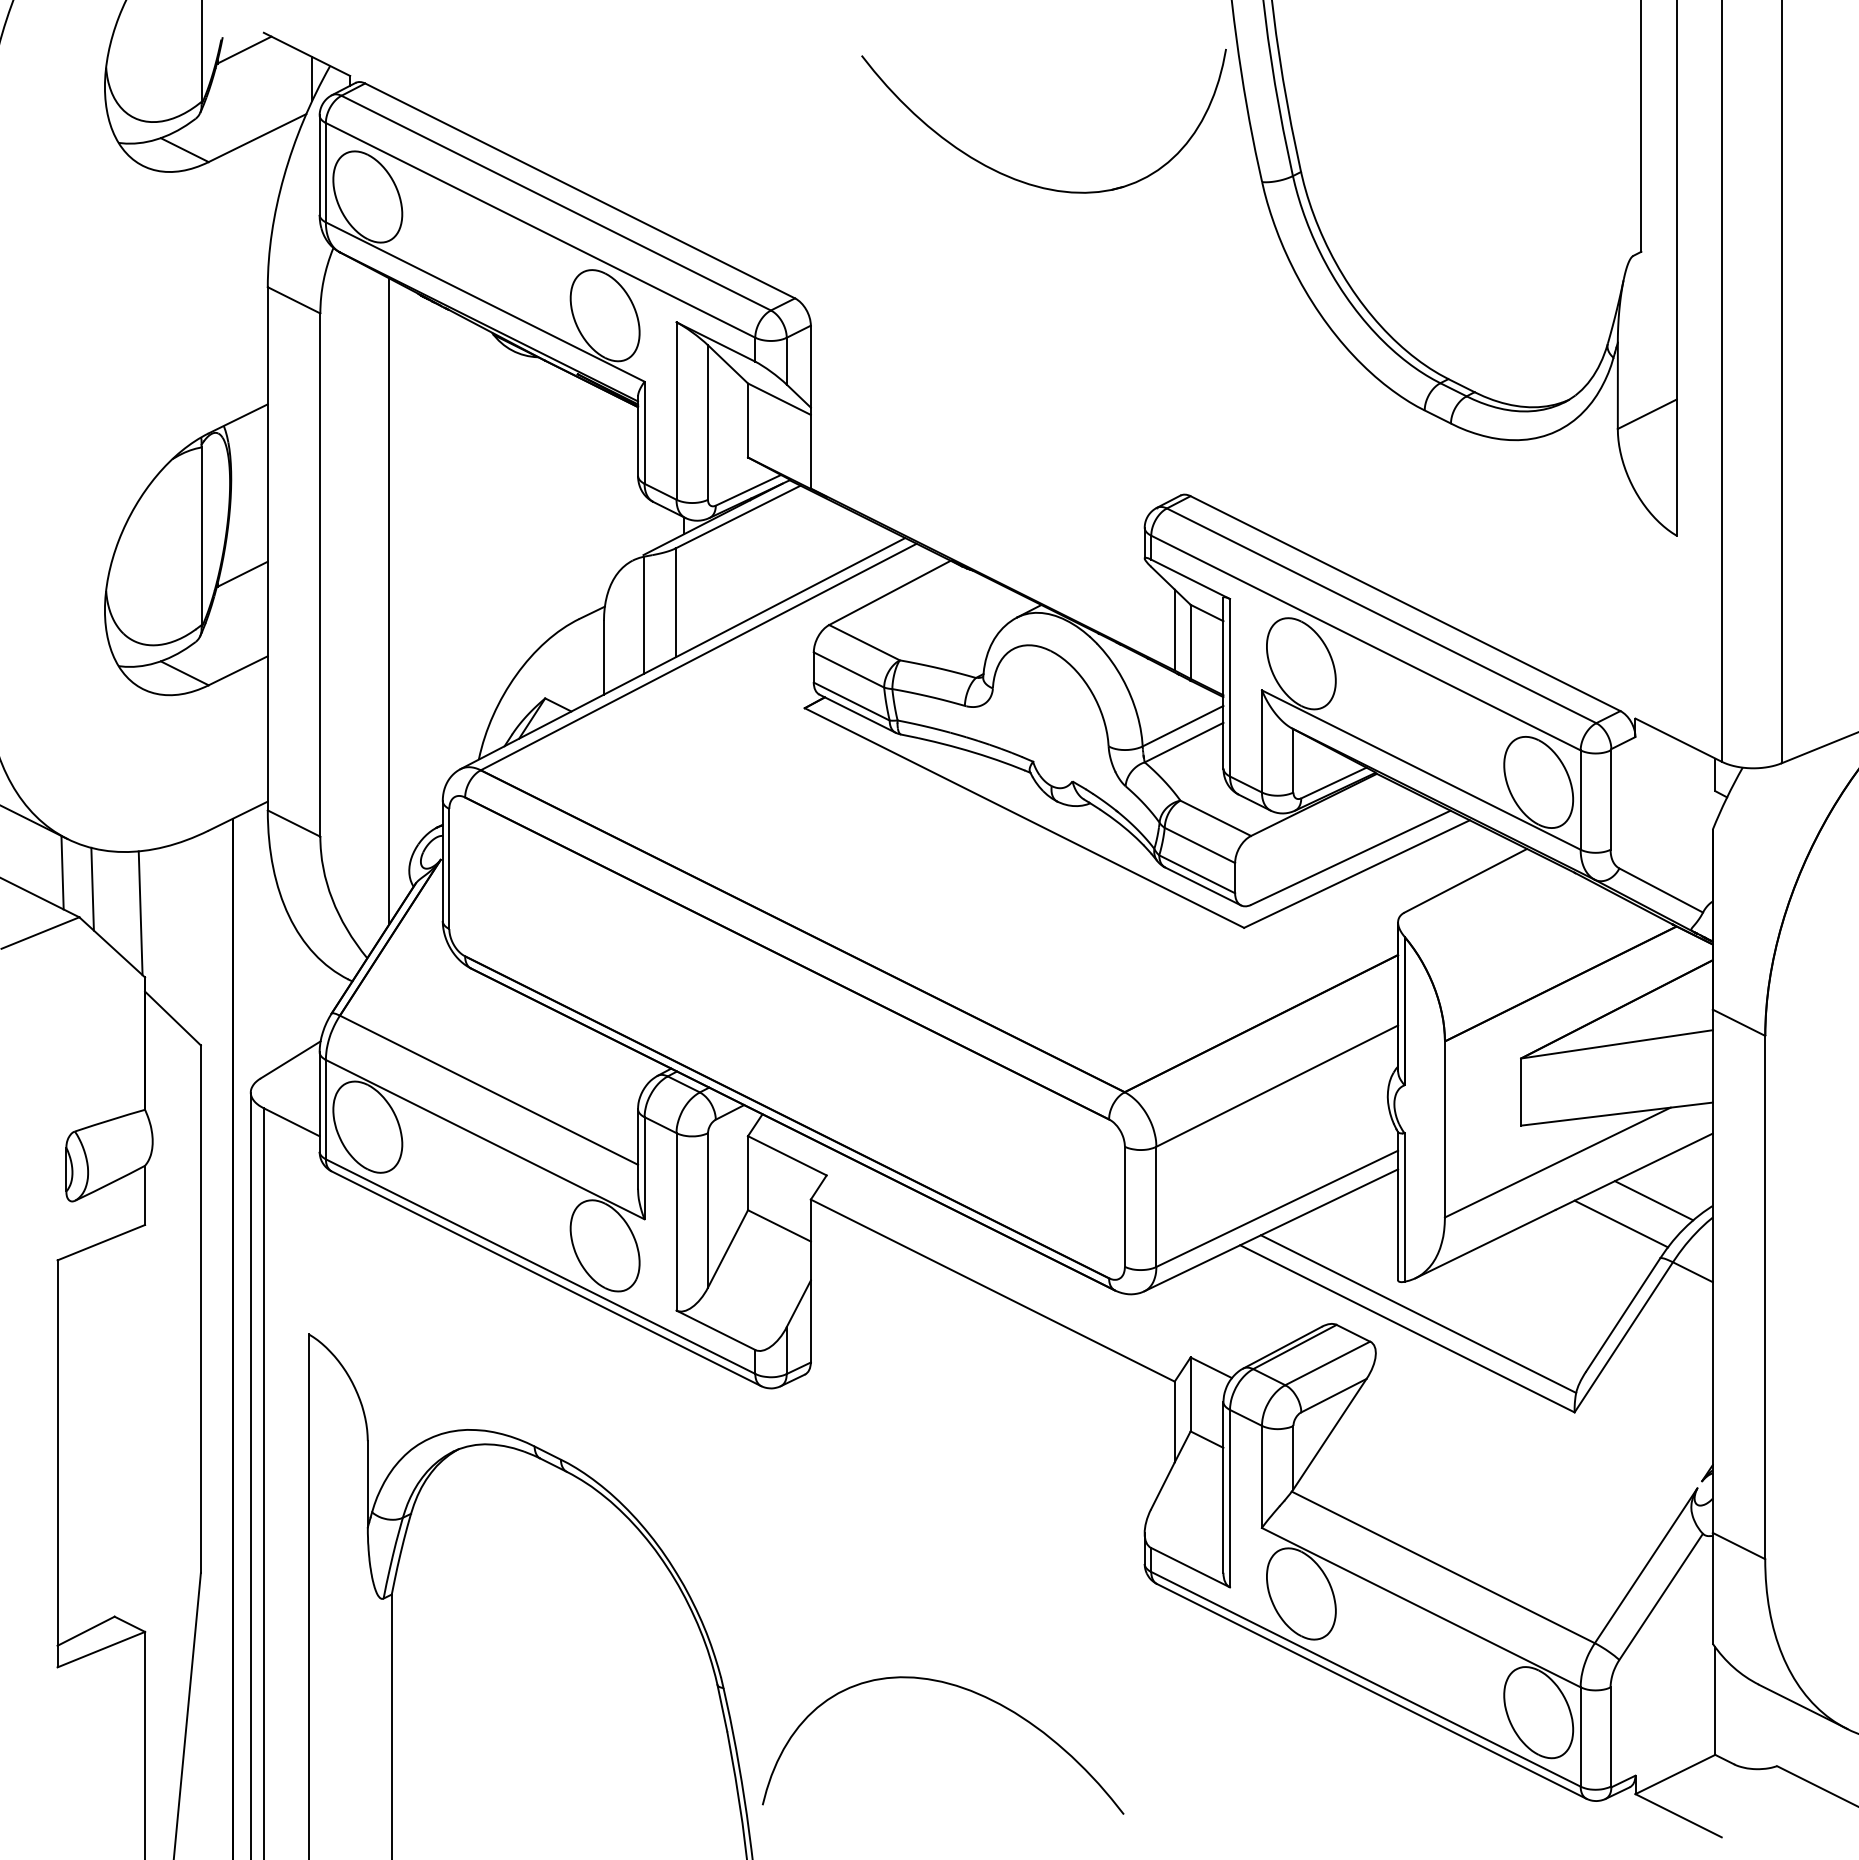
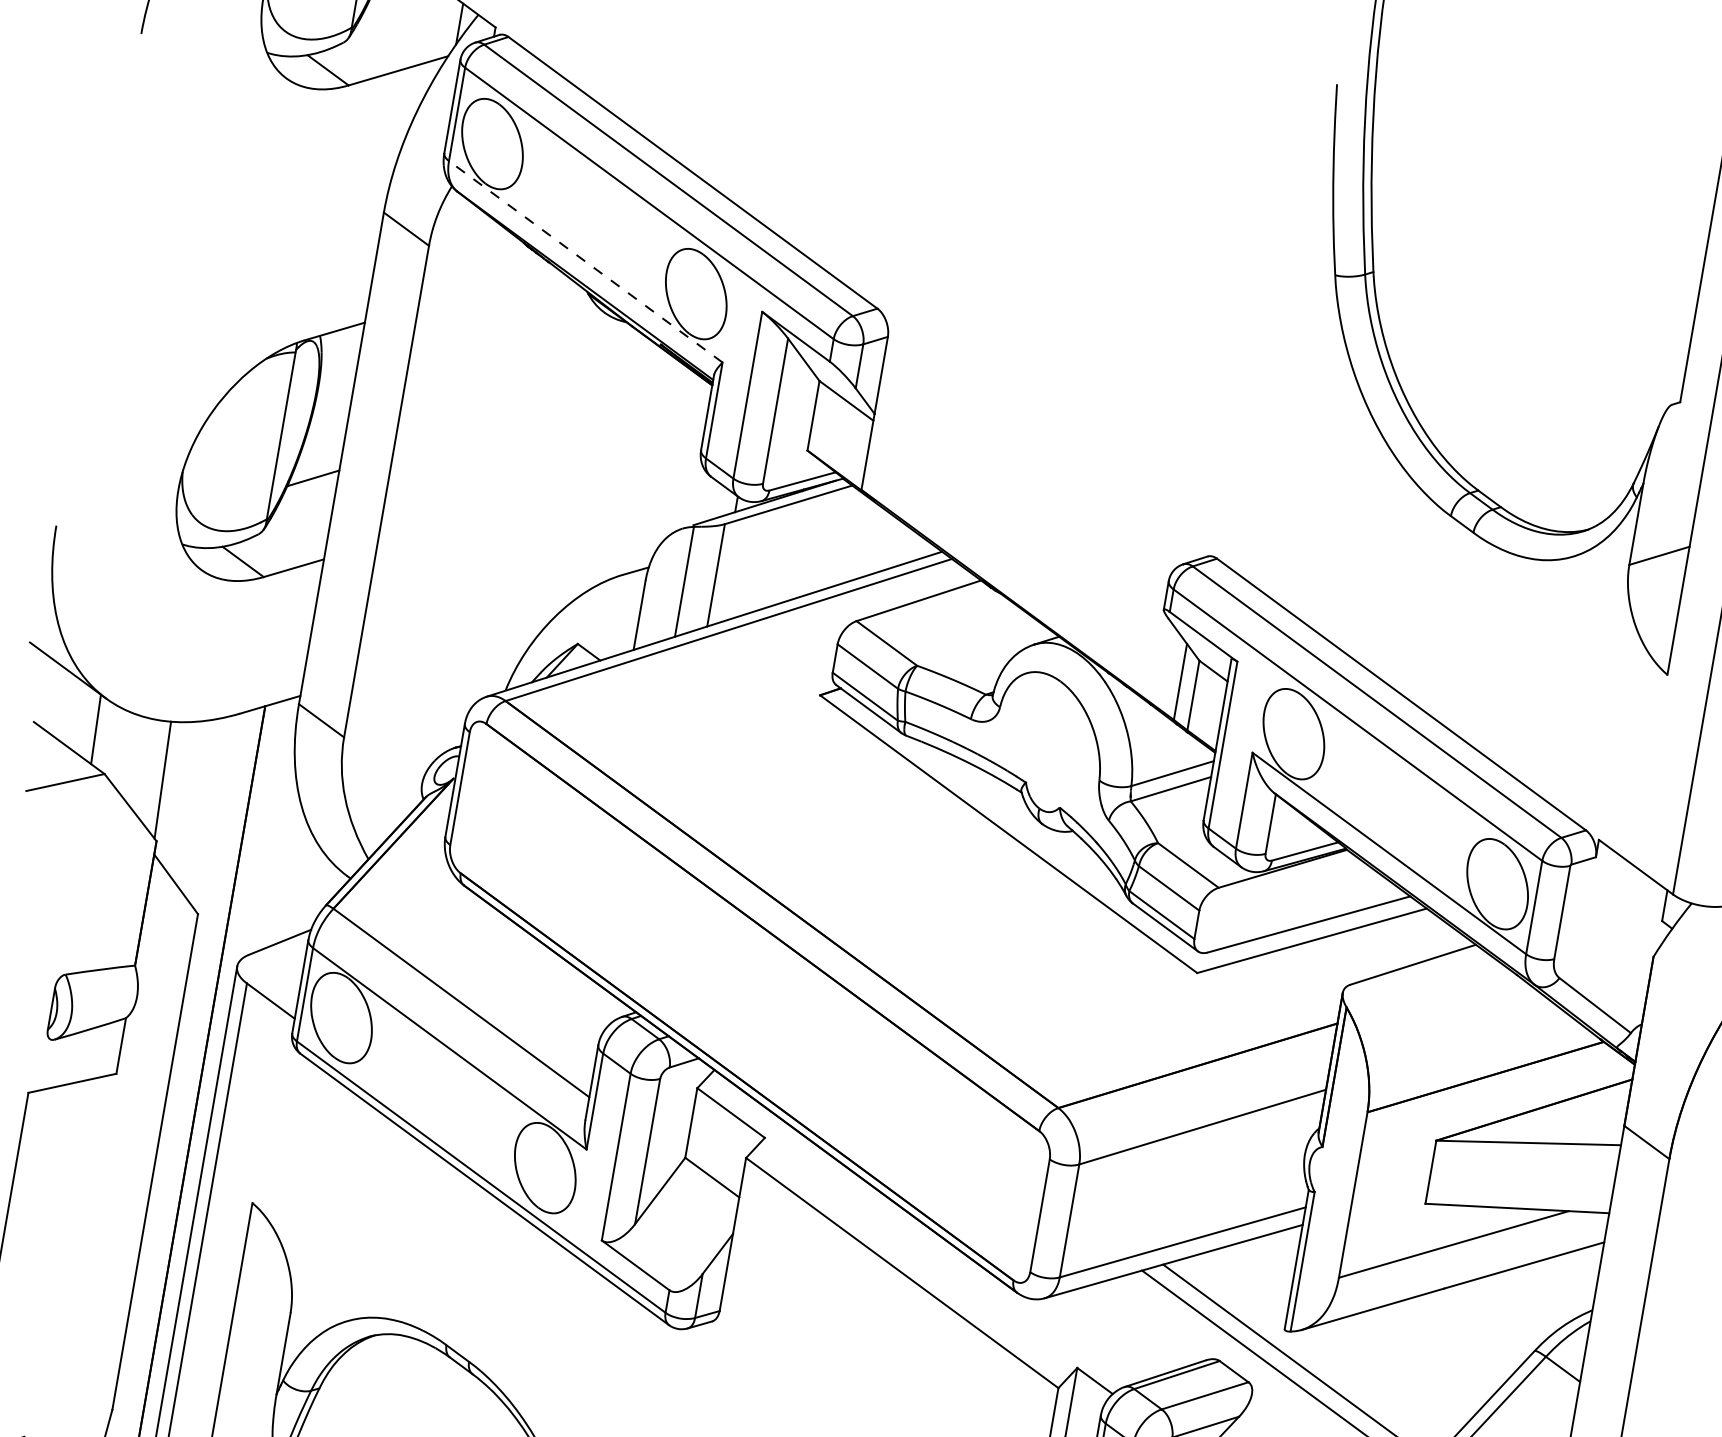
part: (1024, 181) -> (1112, 236), removed
line: (484, 301) -> (585, 261), solid -> dashed
line: (389, 601) -> (447, 527), removed
line: (92, 888) -> (121, 749), removed
line: (1653, 1200) -> (1537, 1295), removed
line: (1621, 1223) -> (1503, 1312), removed

